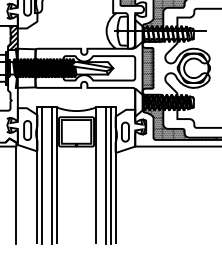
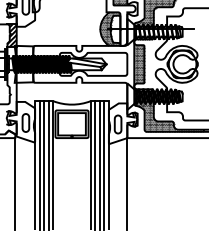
hatch: (117, 30) -> (110, 28), added
line: (47, 175) -> (44, 165), added
line: (101, 175) -> (95, 165), added
line: (135, 195) -> (127, 184), added

